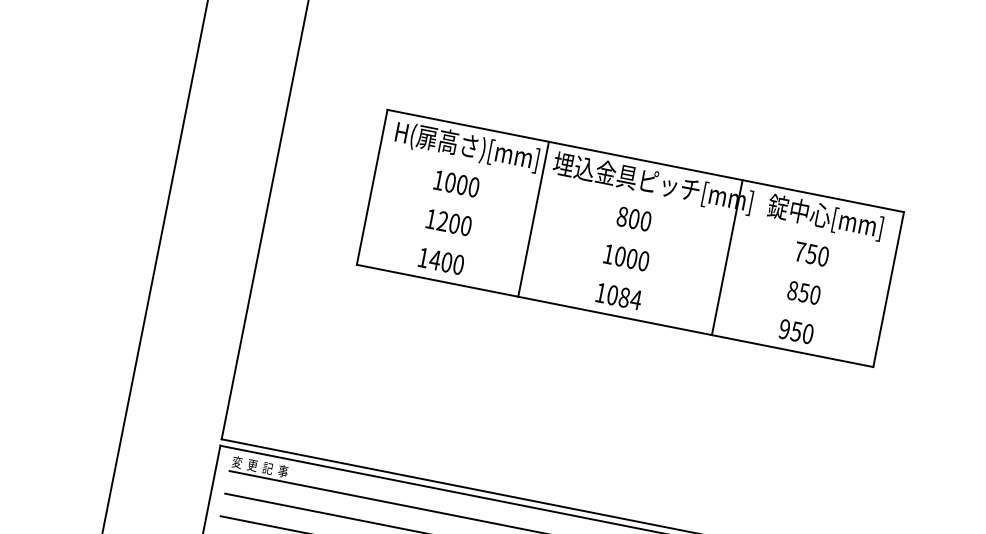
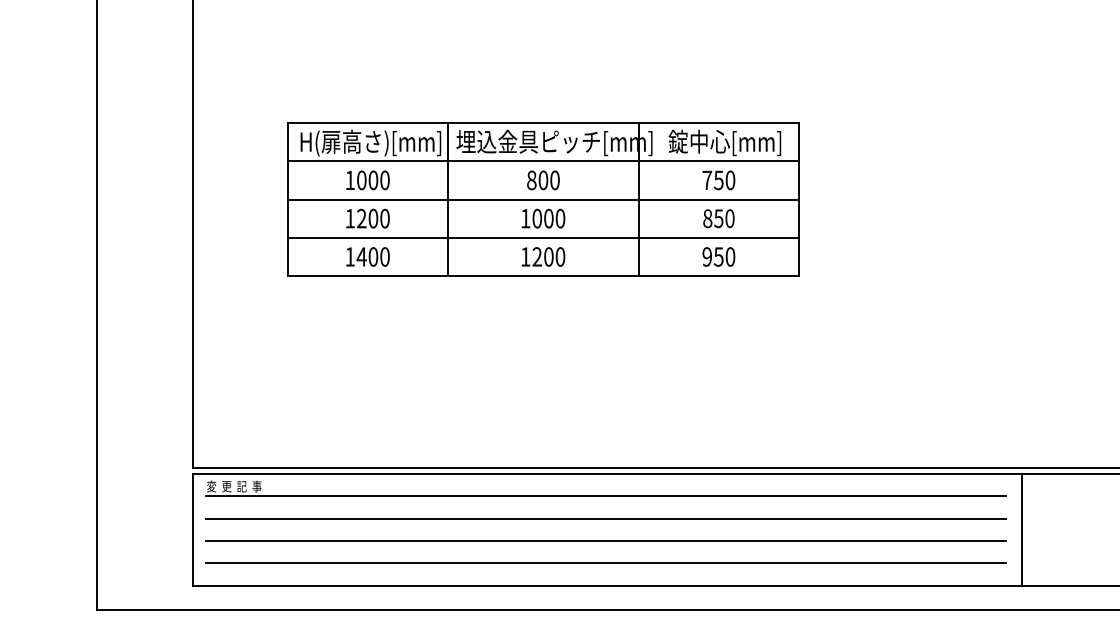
line: (638, 199) -> (543, 161), added
line: (630, 238) -> (543, 199), added
line: (622, 276) -> (543, 237), added
text: (624, 297) -> (548, 256), 1084 -> 1200

